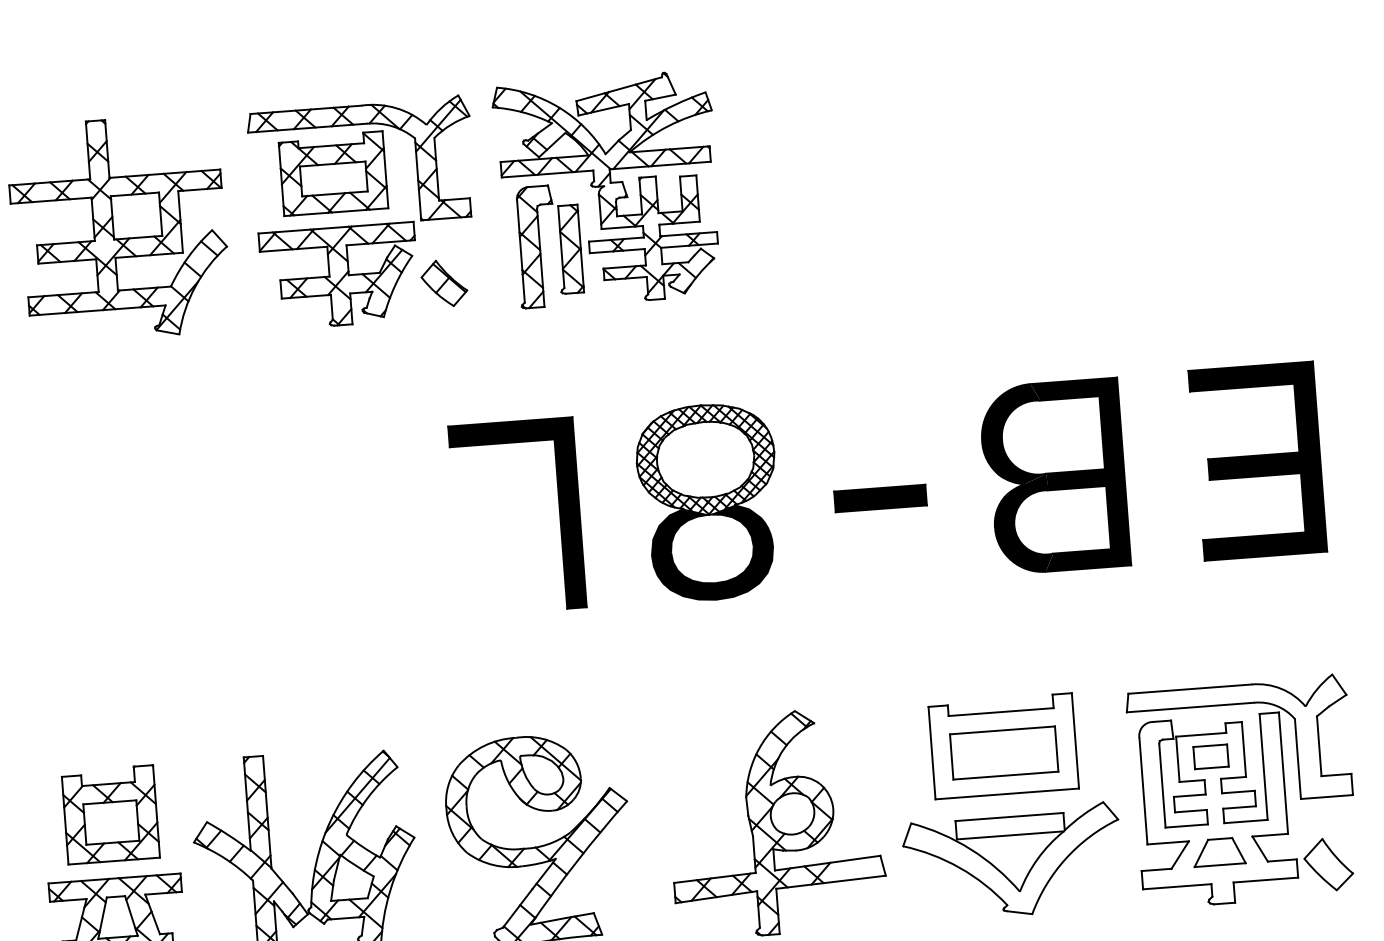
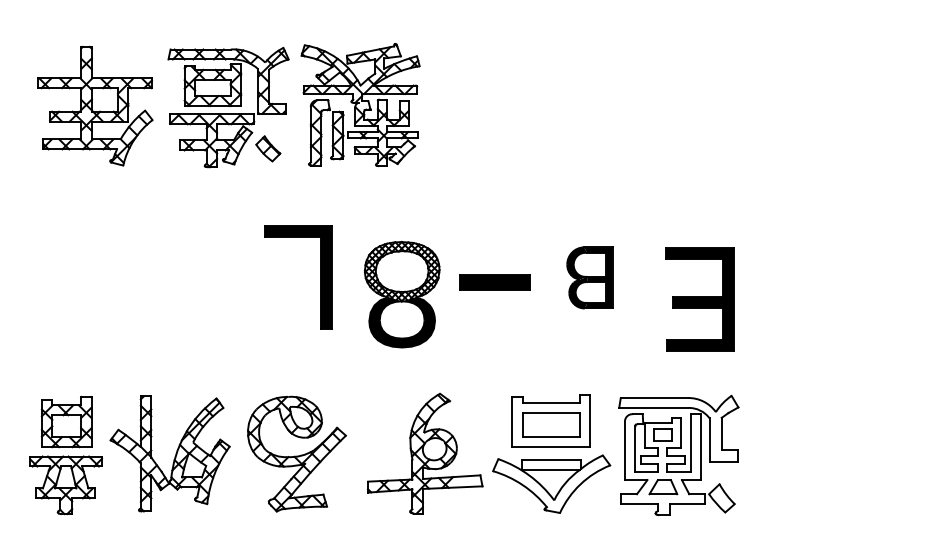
part: (1256, 460) -> (699, 299), moved
part: (1053, 476) -> (589, 277), size x0.6
part: (879, 498) -> (494, 282), size x1.4
part: (707, 502) -> (401, 294), moved

